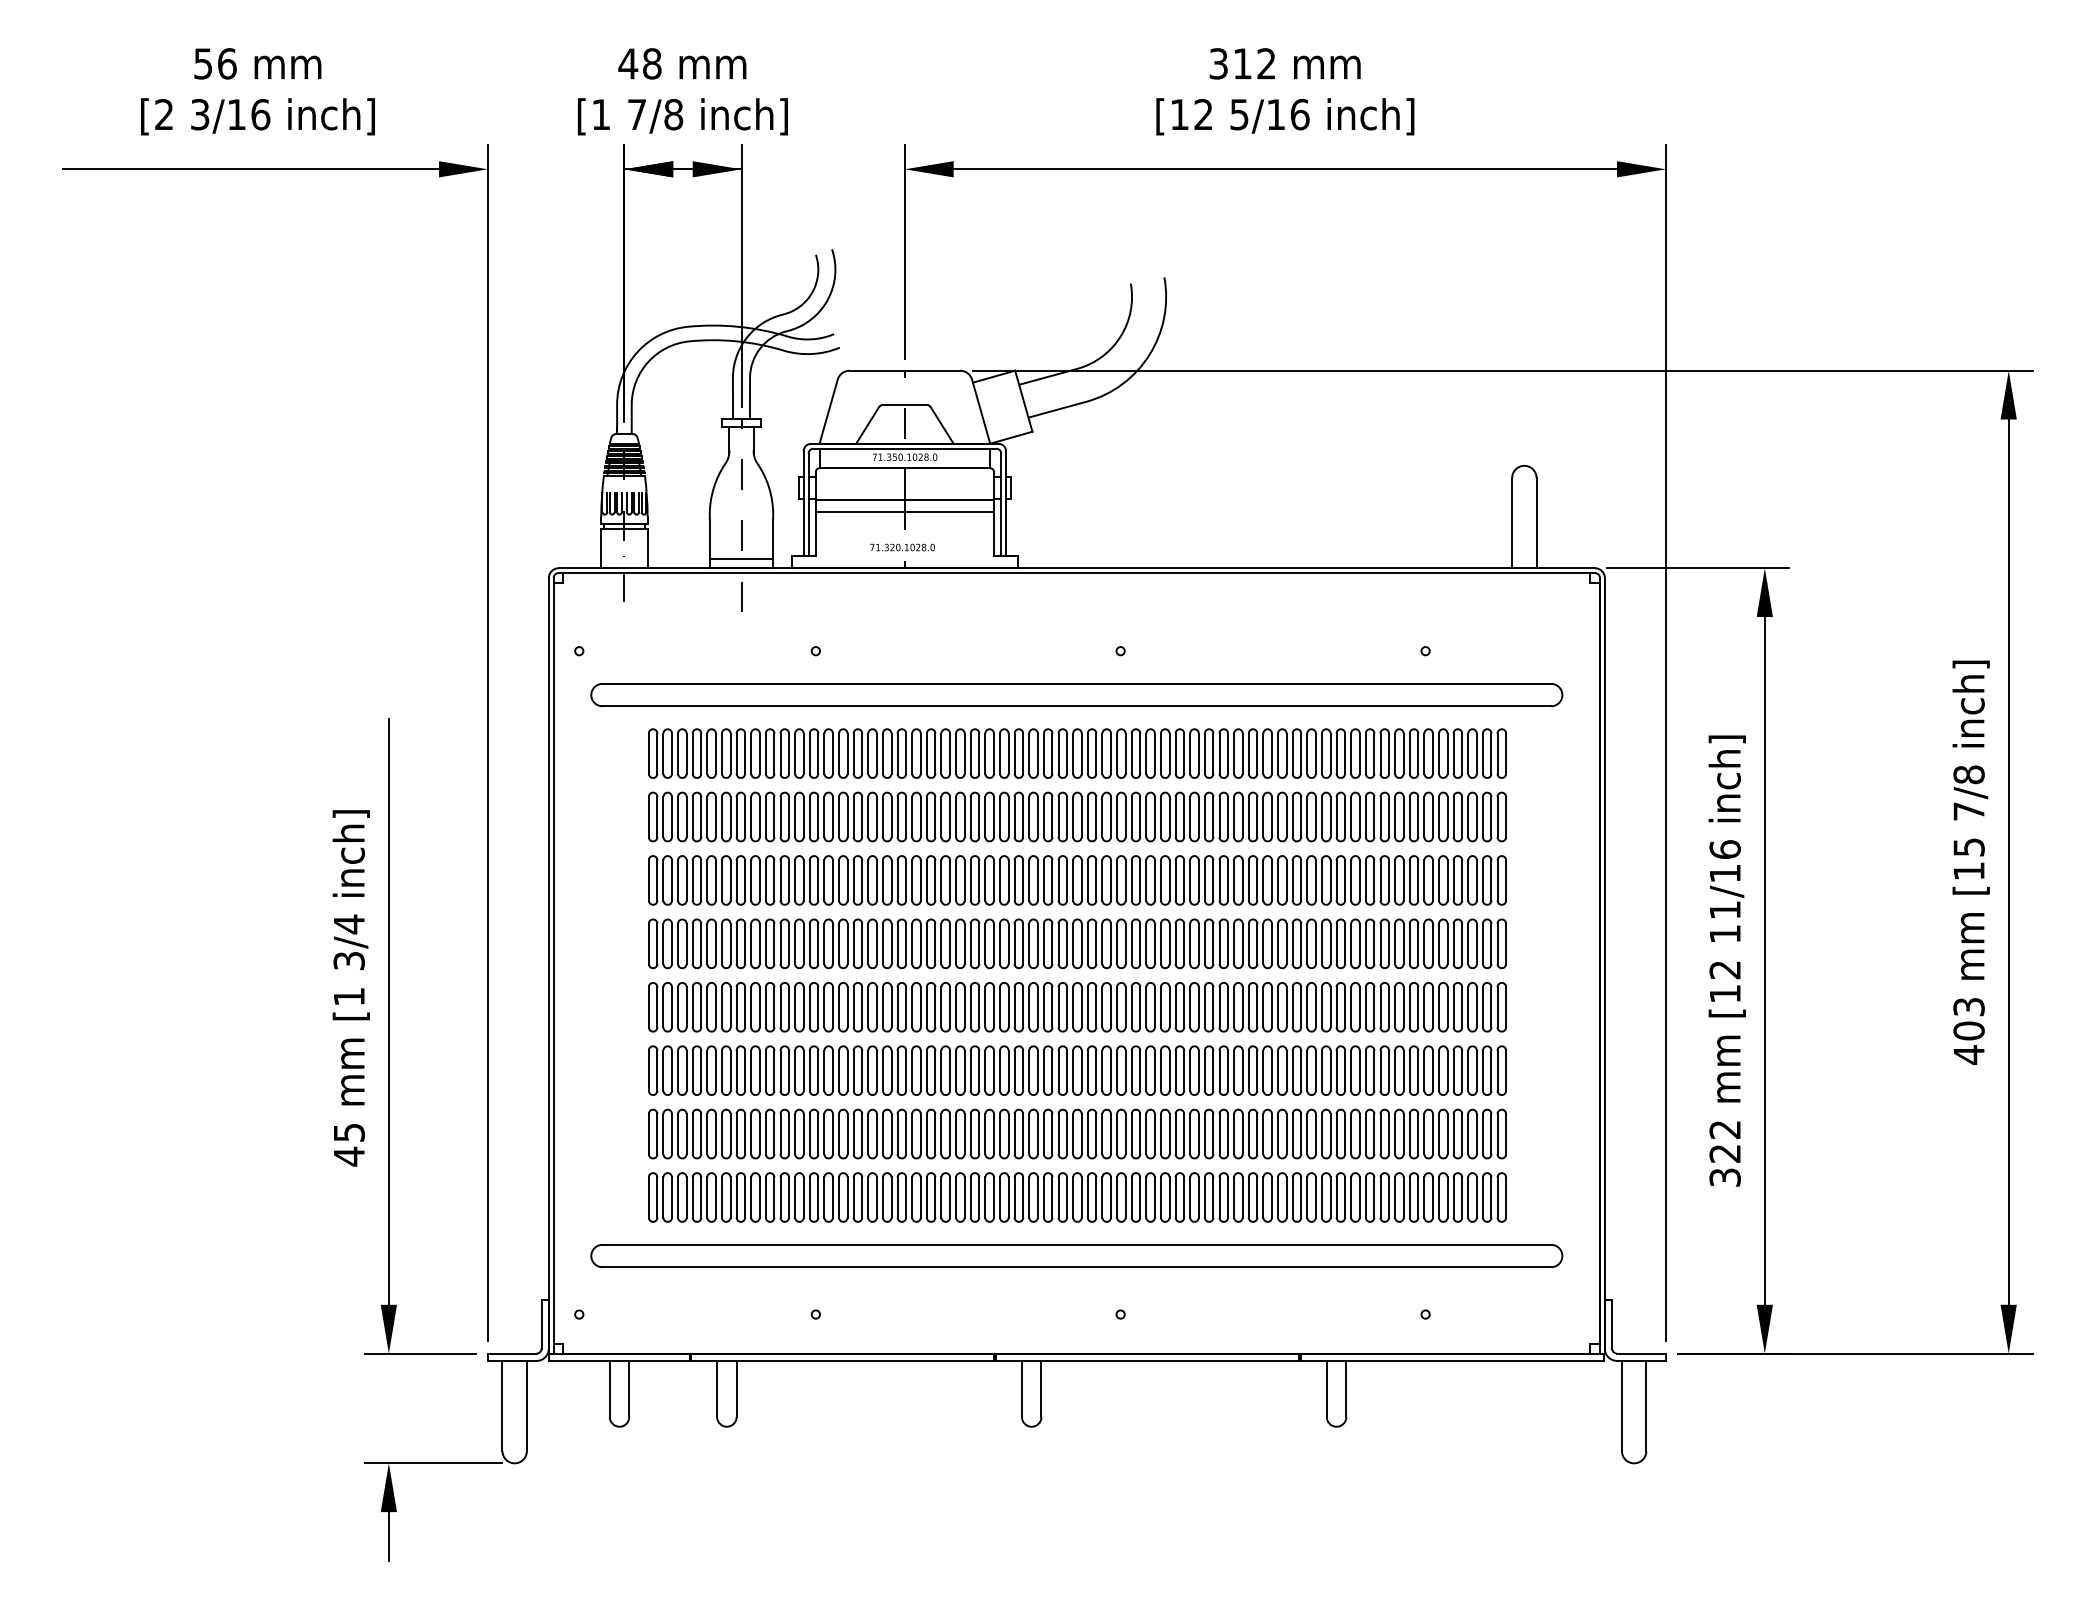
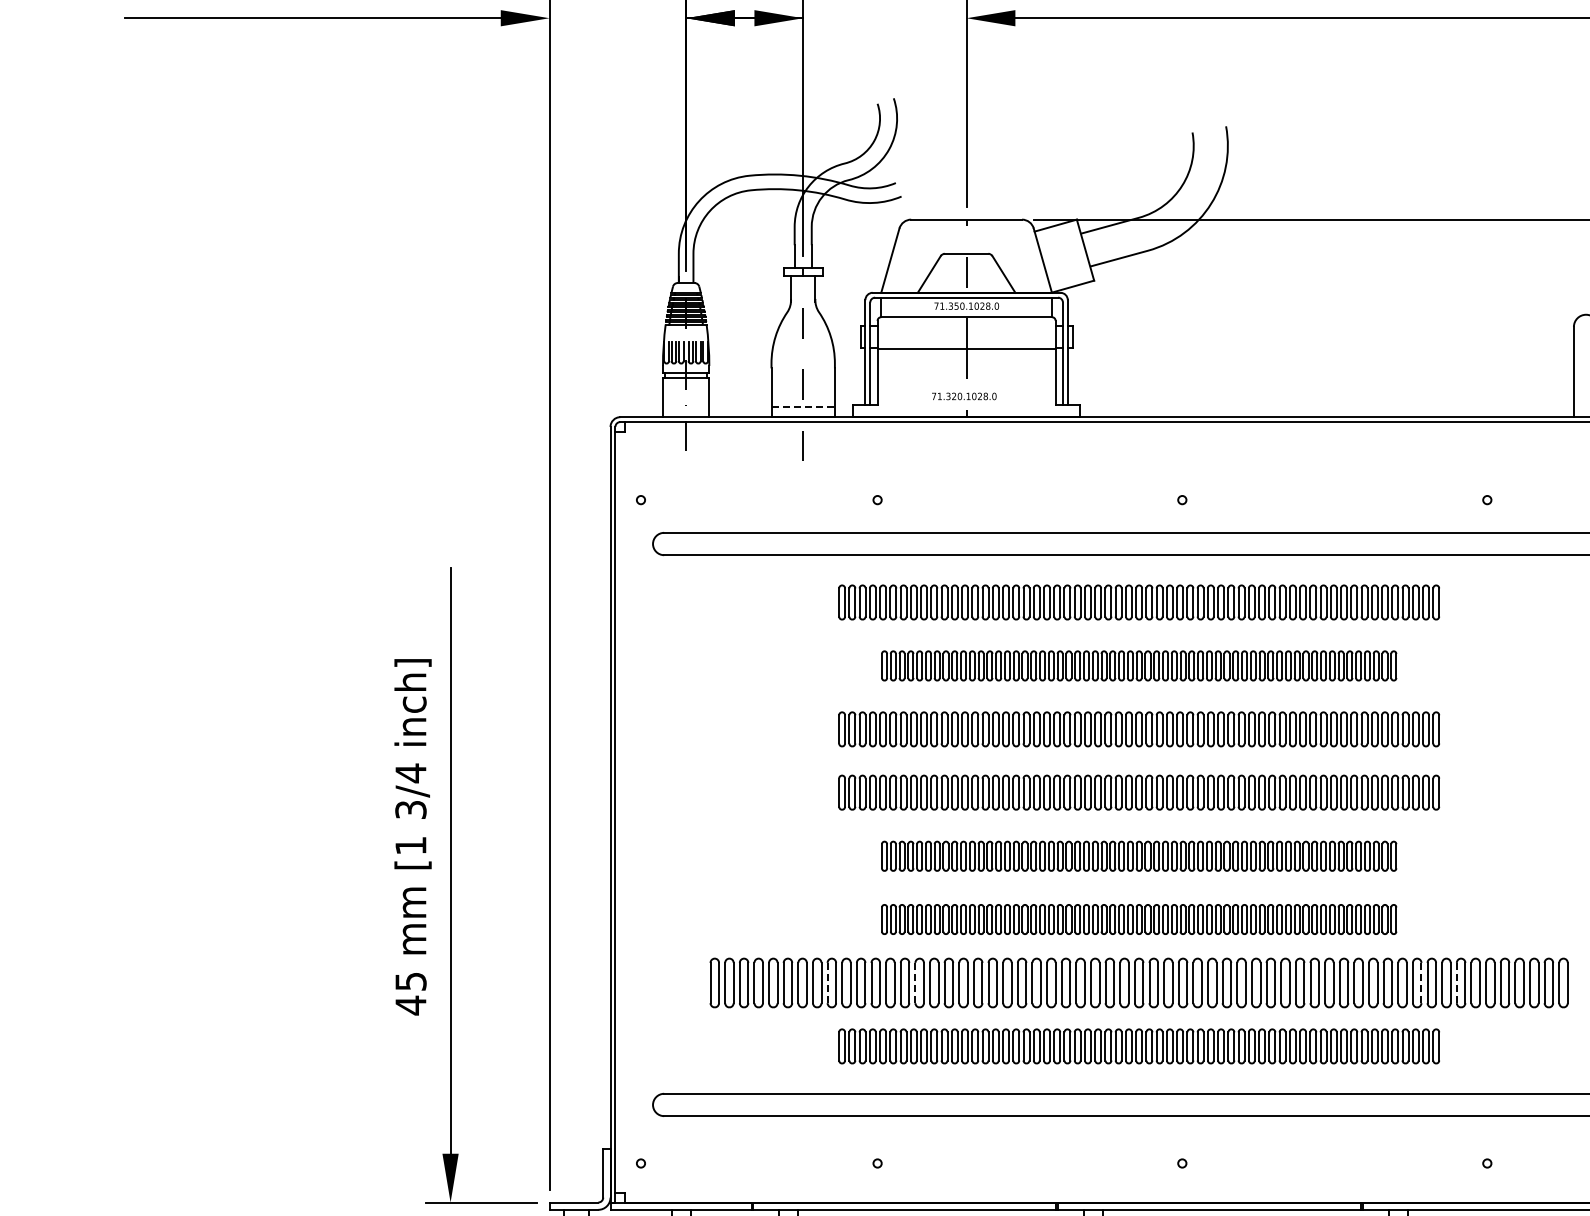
line: (904, 512) -> (966, 361), removed
line: (741, 558) -> (803, 407), solid -> dashed
part: (1077, 753) -> (1139, 602), size x0.7
part: (1077, 816) -> (1139, 665), size x0.6
part: (1077, 880) -> (1139, 729), size x0.7
part: (1077, 943) -> (1139, 792), size x0.7
part: (1077, 1007) -> (1139, 856), size x0.6
part: (1077, 1070) -> (1139, 919), size x0.6
line: (765, 1134) -> (827, 983), solid -> dashed
line: (853, 1134) -> (915, 983), solid -> dashed
line: (1359, 1134) -> (1421, 983), solid -> dashed
line: (1395, 1134) -> (1457, 983), solid -> dashed
part: (1077, 1197) -> (1139, 1046), size x0.7

